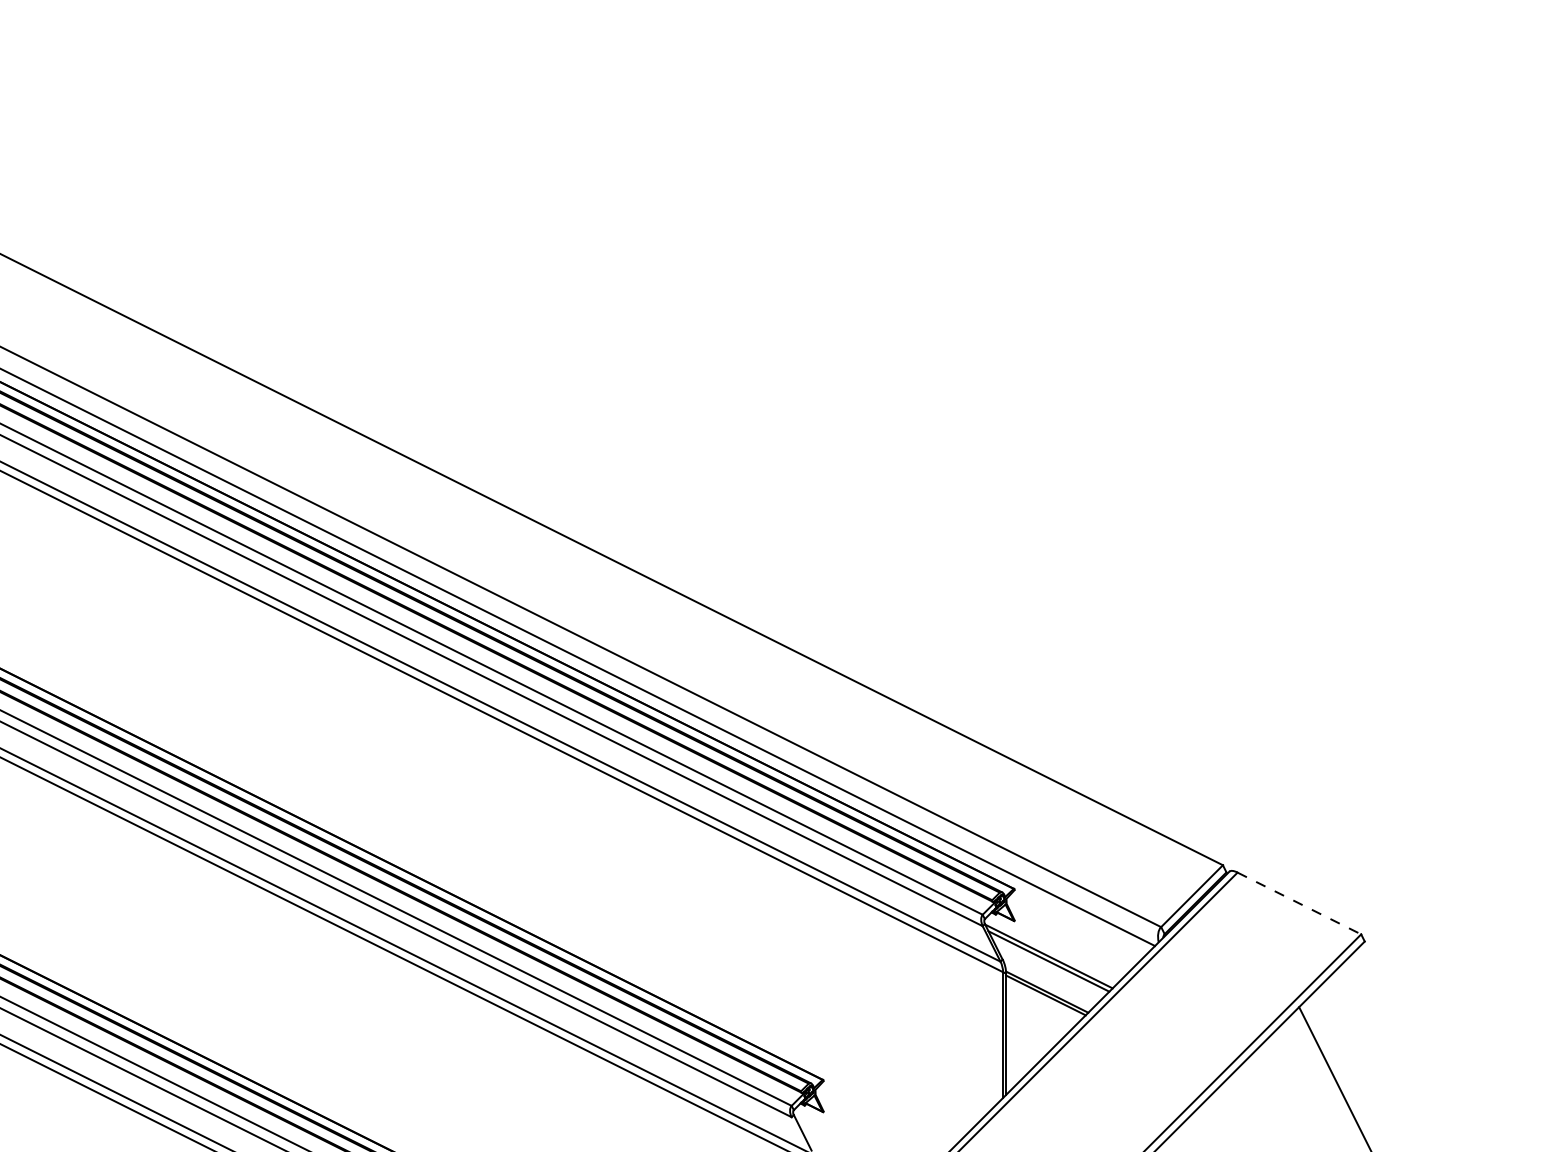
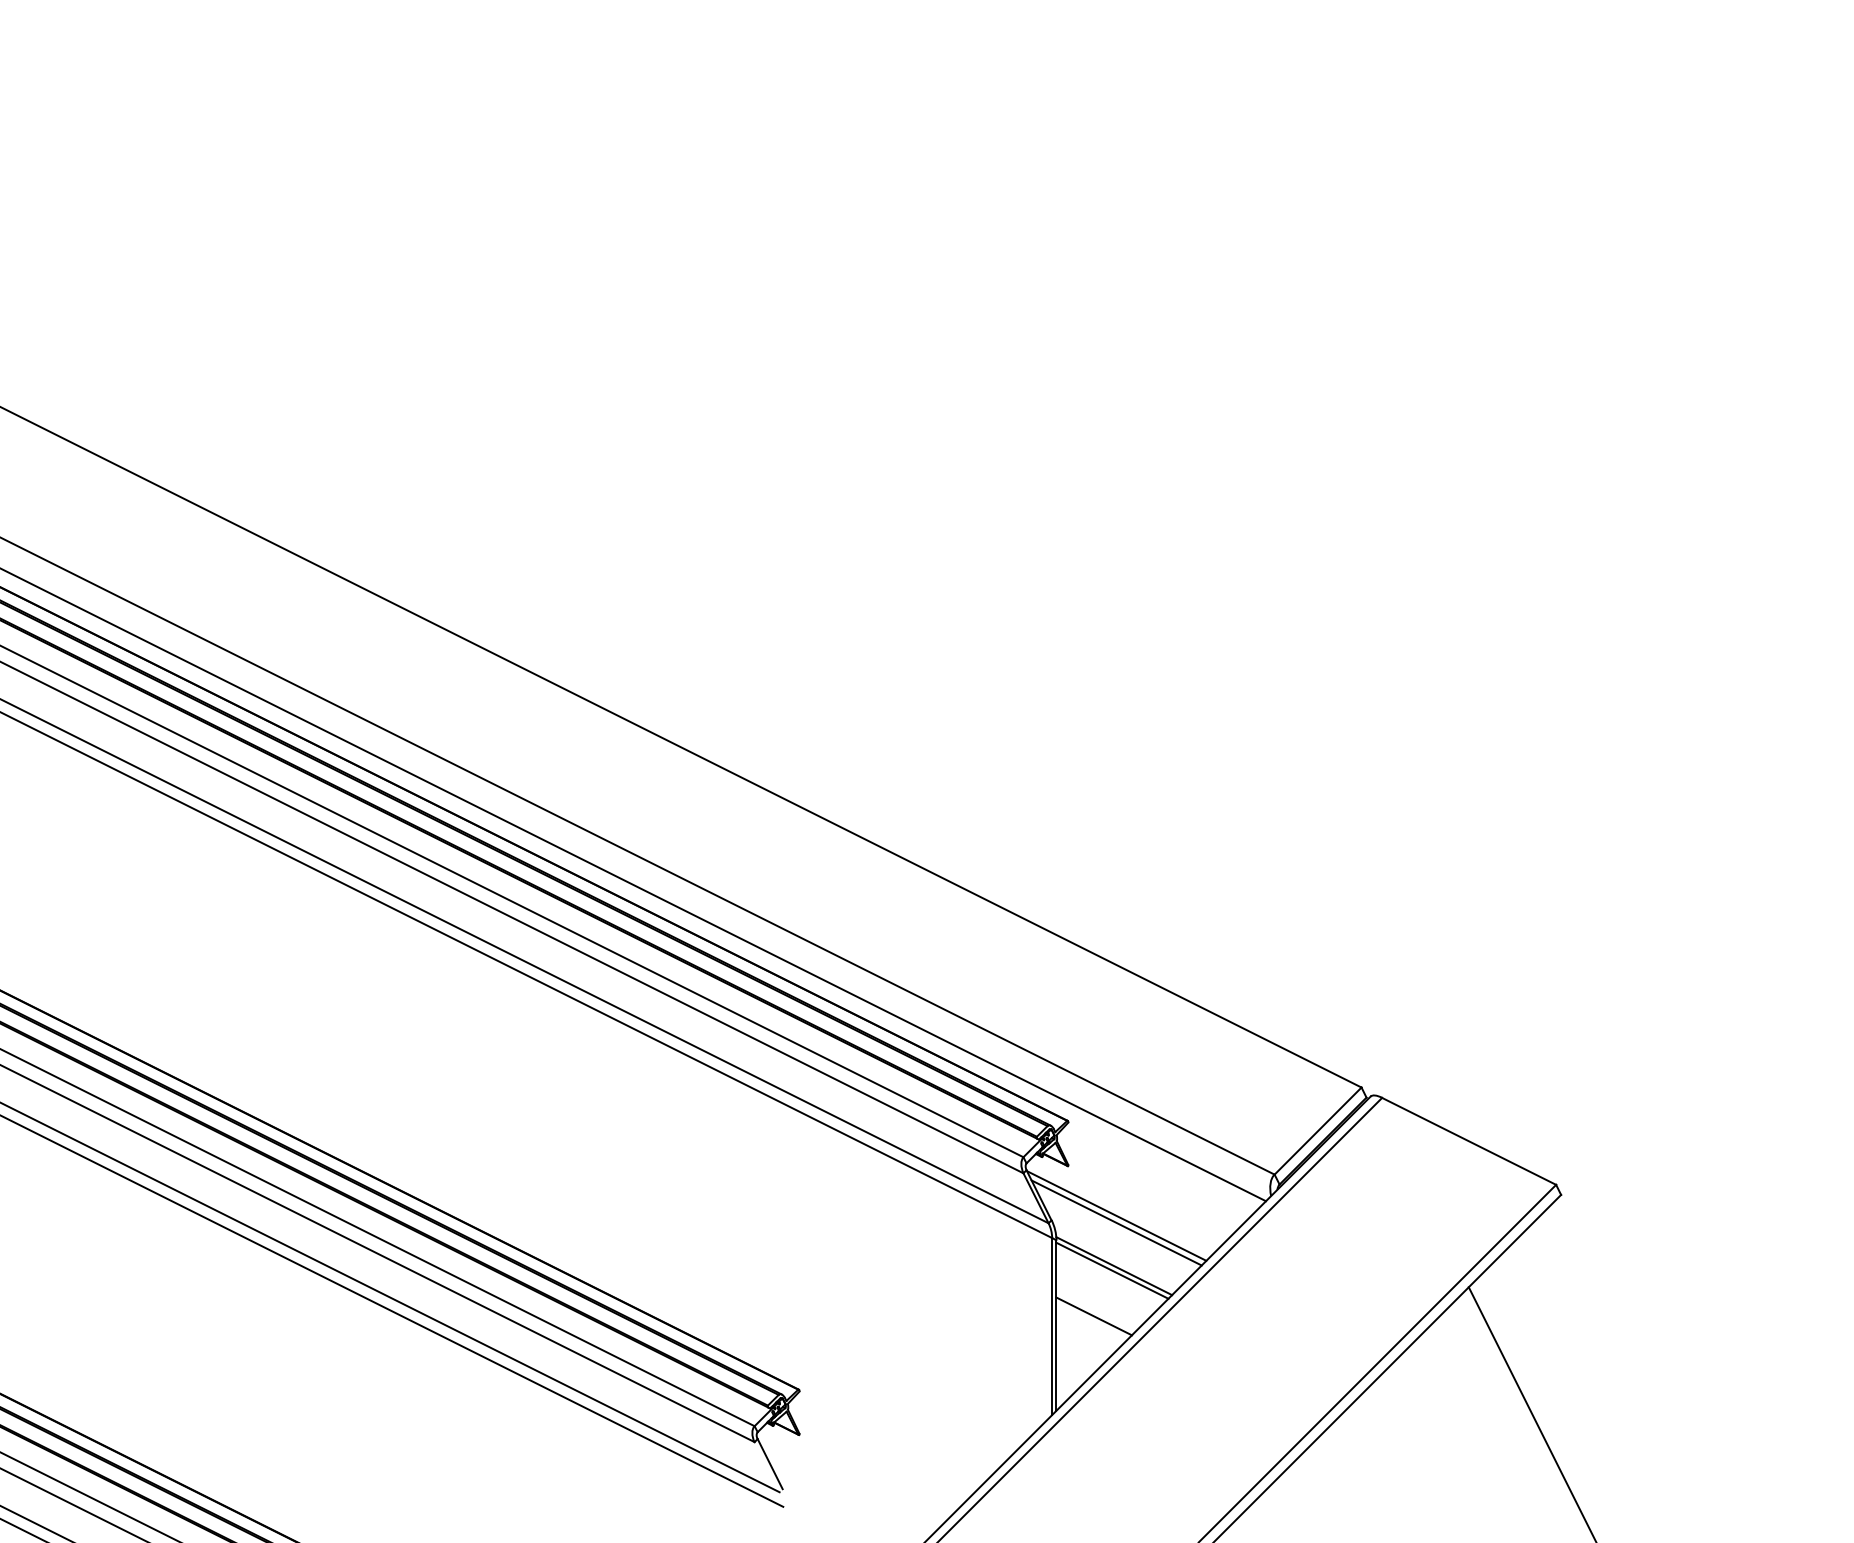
line: (1299, 903) -> (1469, 1141), dashed -> solid
line: (1032, 1027) -> (1093, 1315), added

